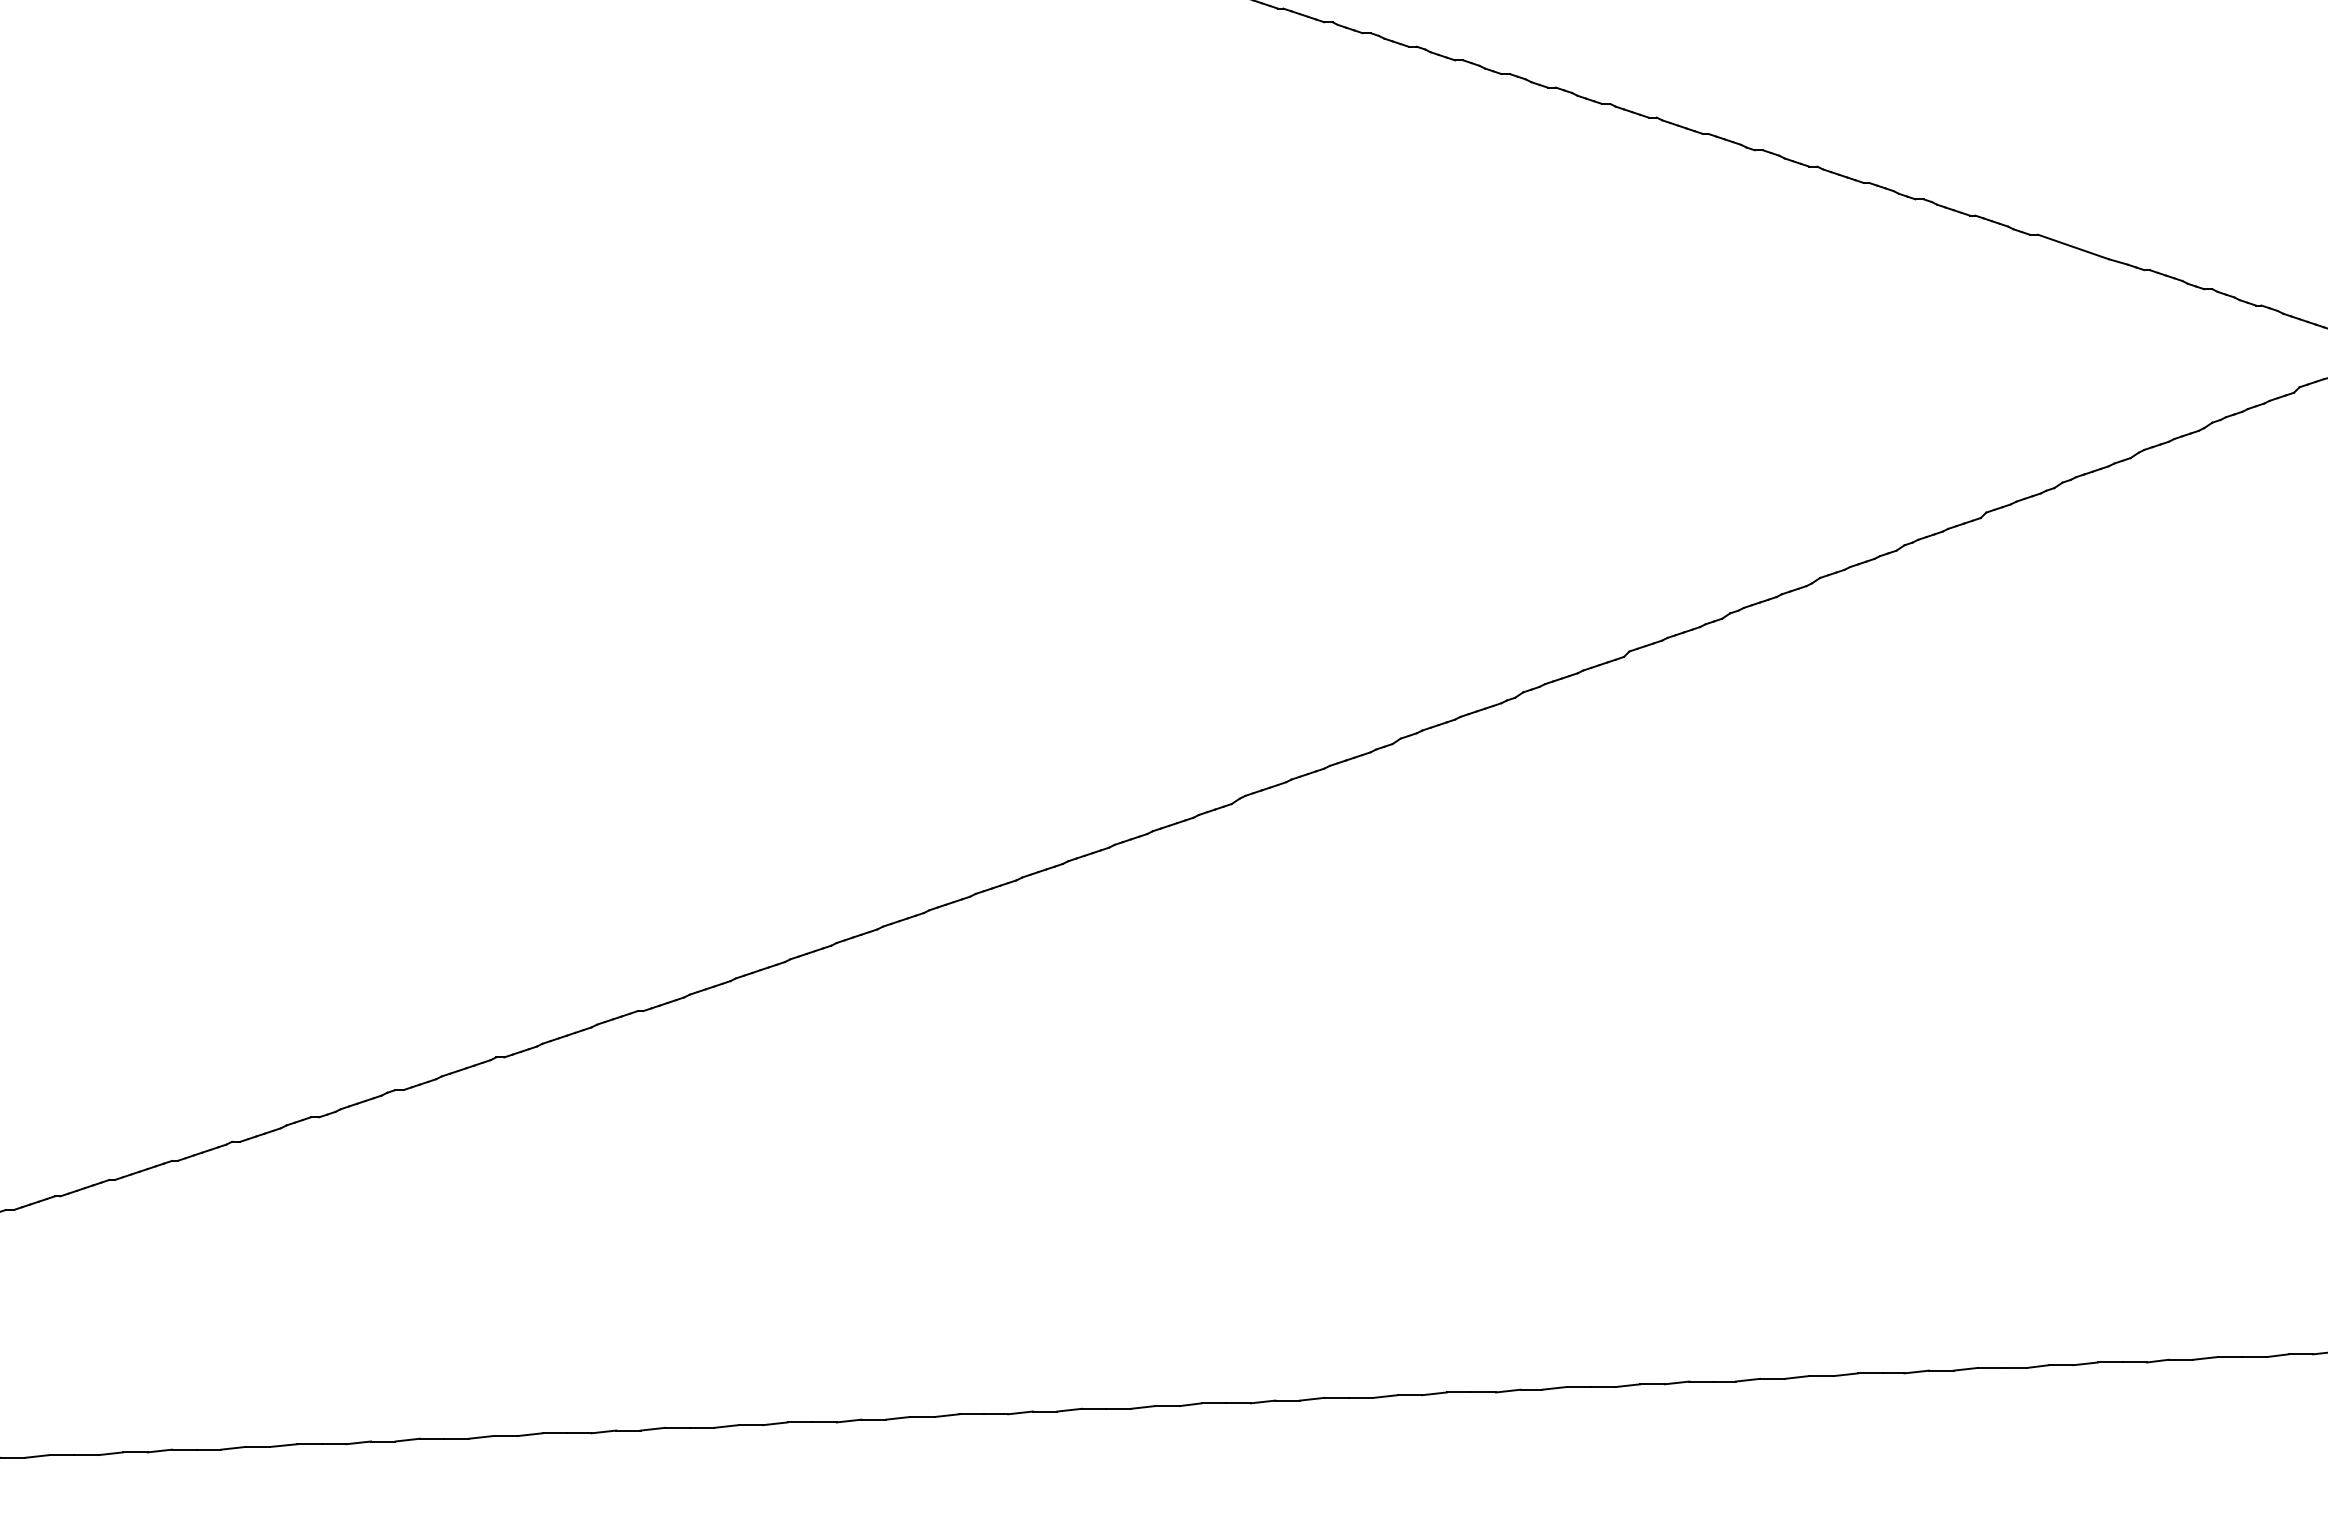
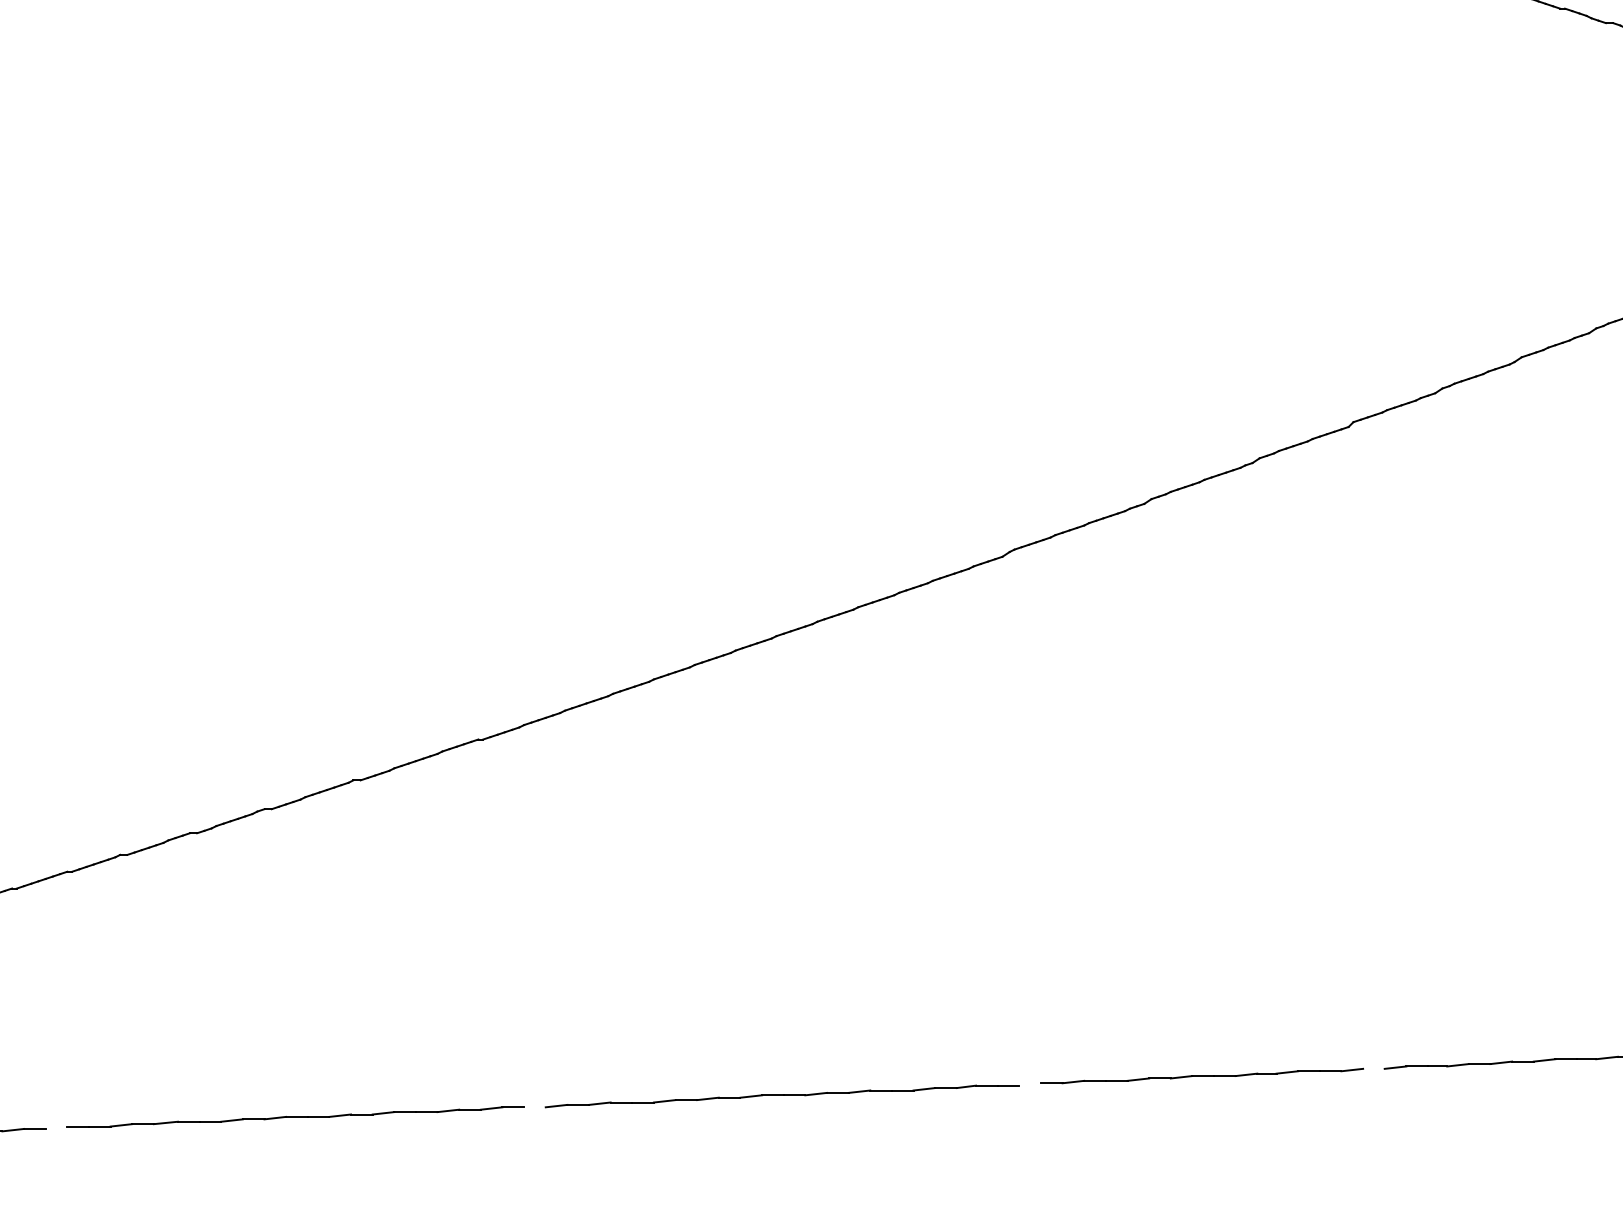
line: (1652, 1384) -> (1373, 1069), removed
line: (1262, 1401) -> (1029, 1084), removed
line: (701, 1427) -> (534, 1106), removed
line: (159, 1450) -> (56, 1127), removed

